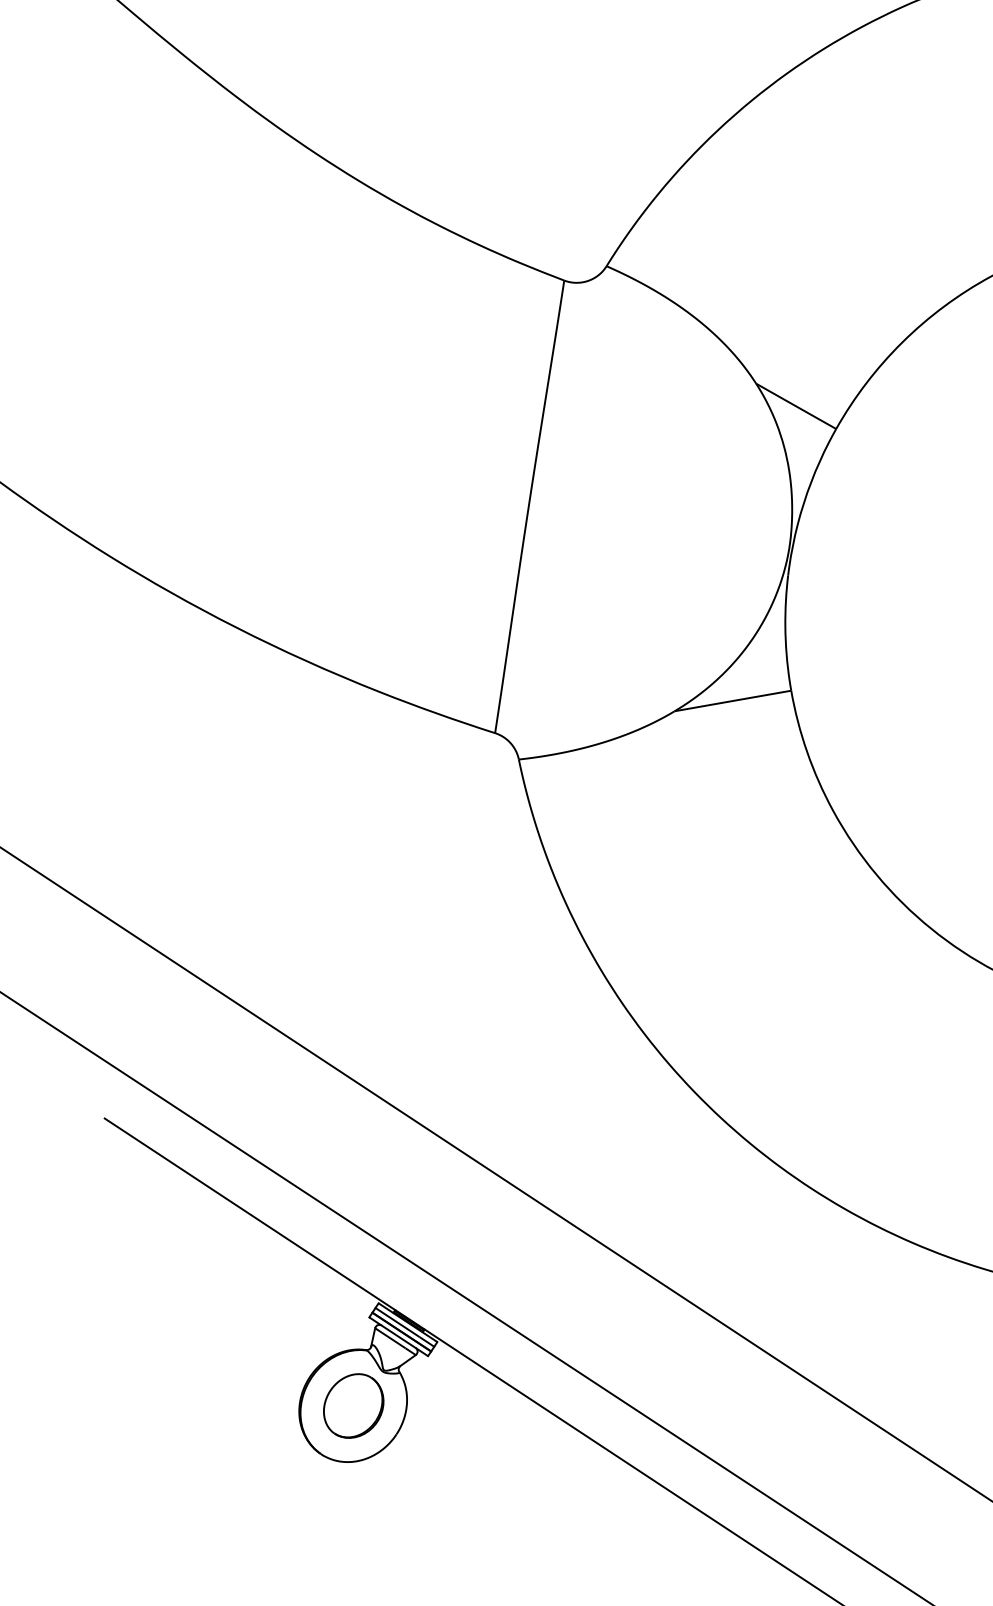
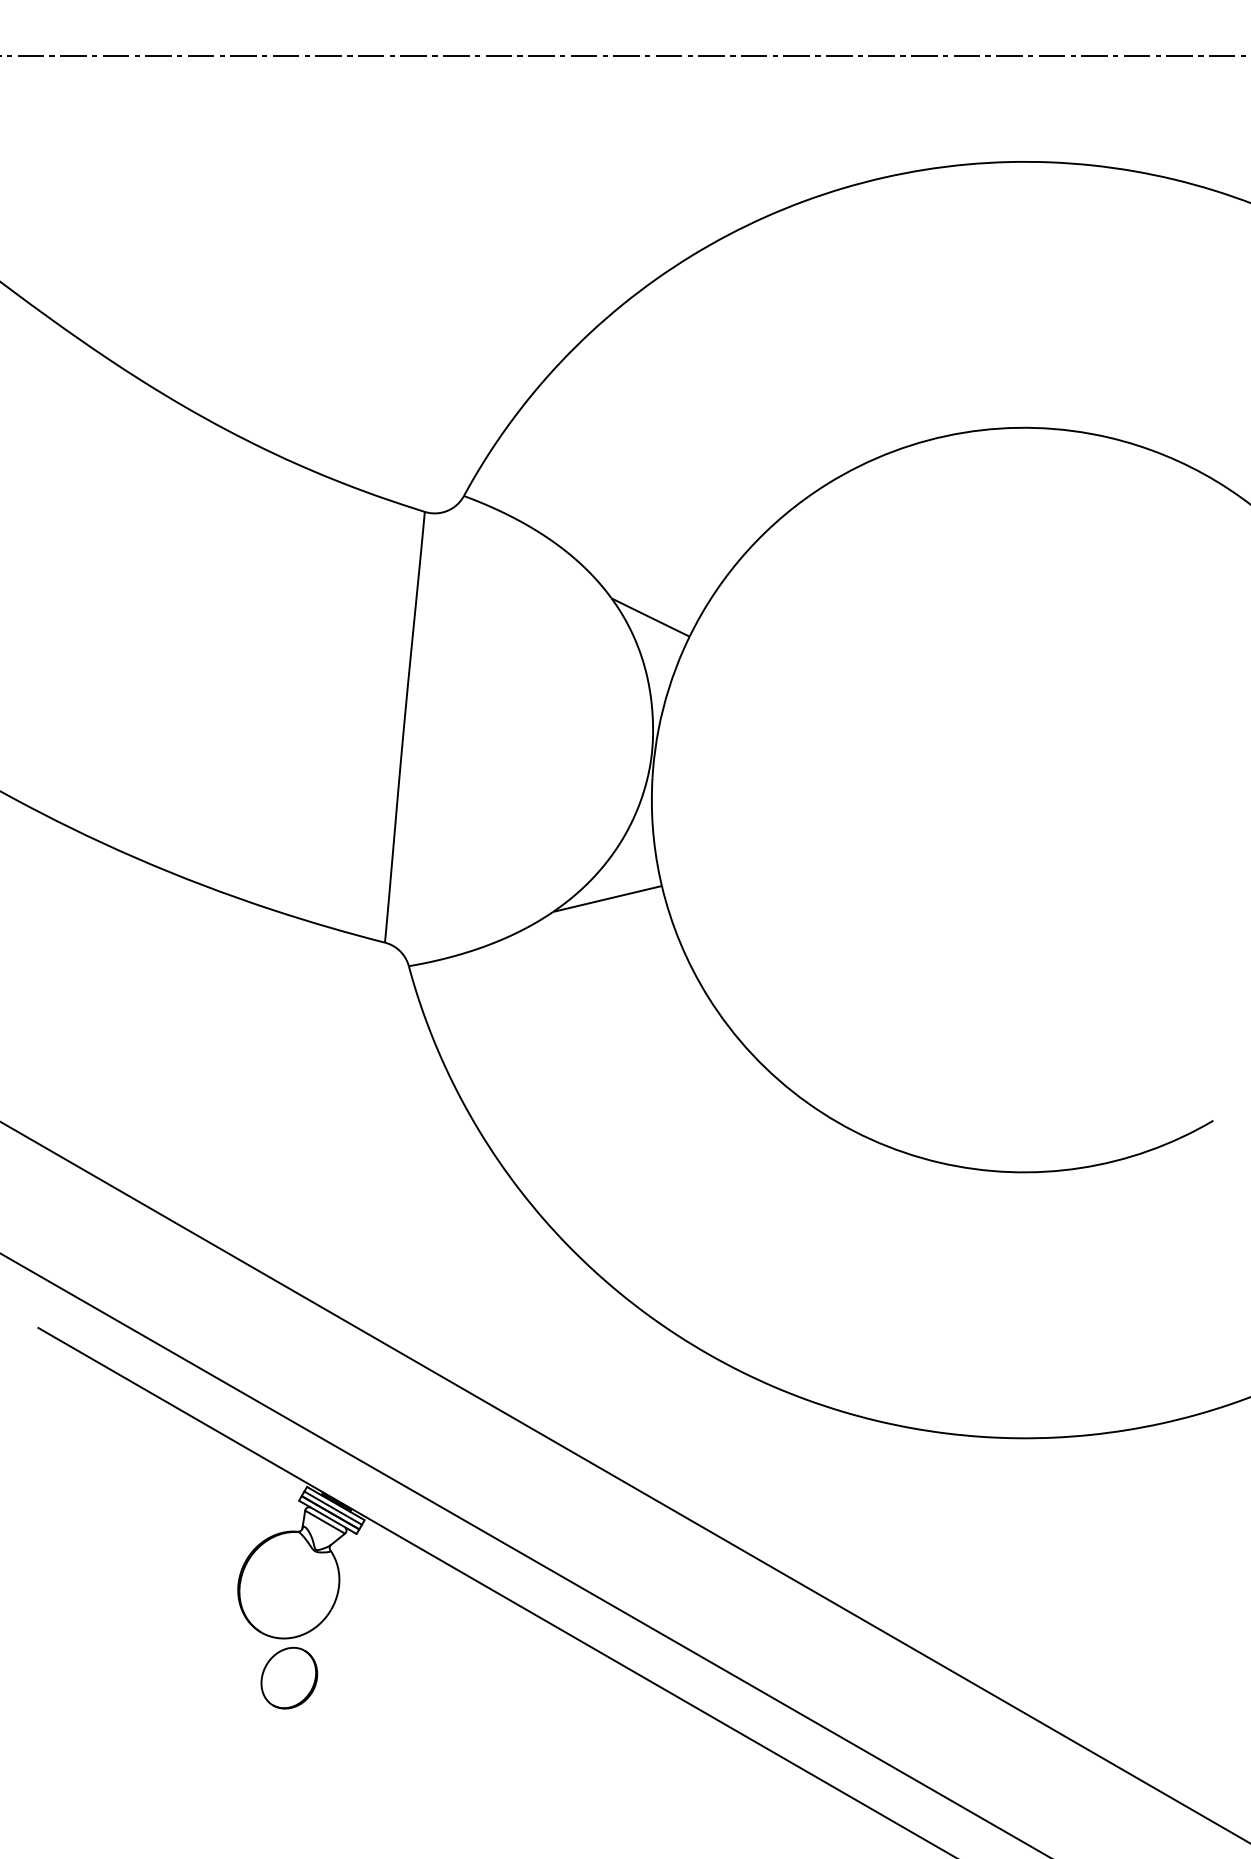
part: (353, 1405) -> (289, 1677), moved

